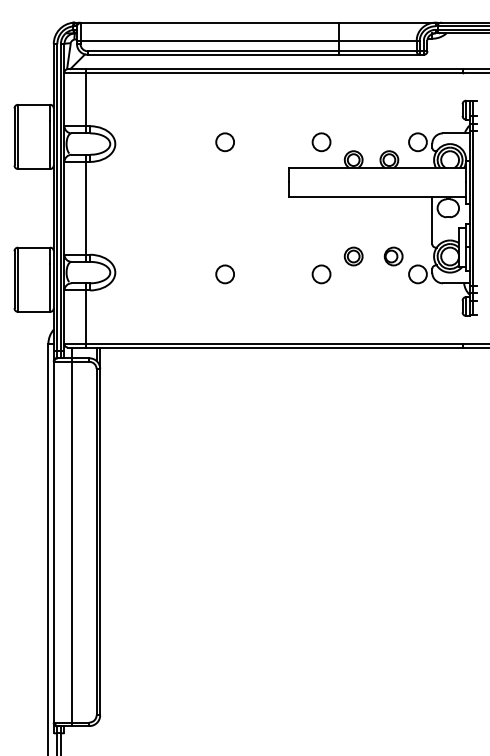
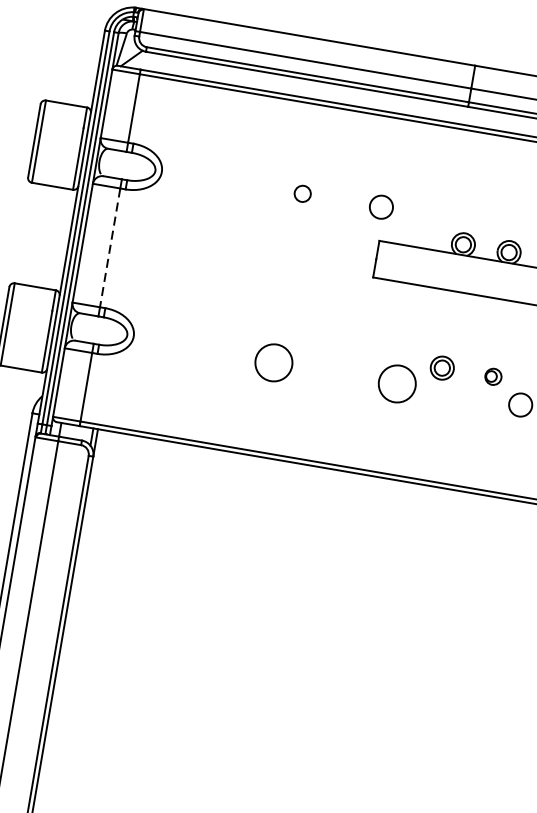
circle: (224, 142) -> (301, 193), size x0.7
circle: (321, 142) -> (381, 207), moved
line: (85, 208) -> (109, 247), solid -> dashed
part: (393, 256) -> (493, 376), size x0.7
circle: (225, 274) -> (274, 363), size x1.6
circle: (321, 274) -> (397, 384), size x1.6

